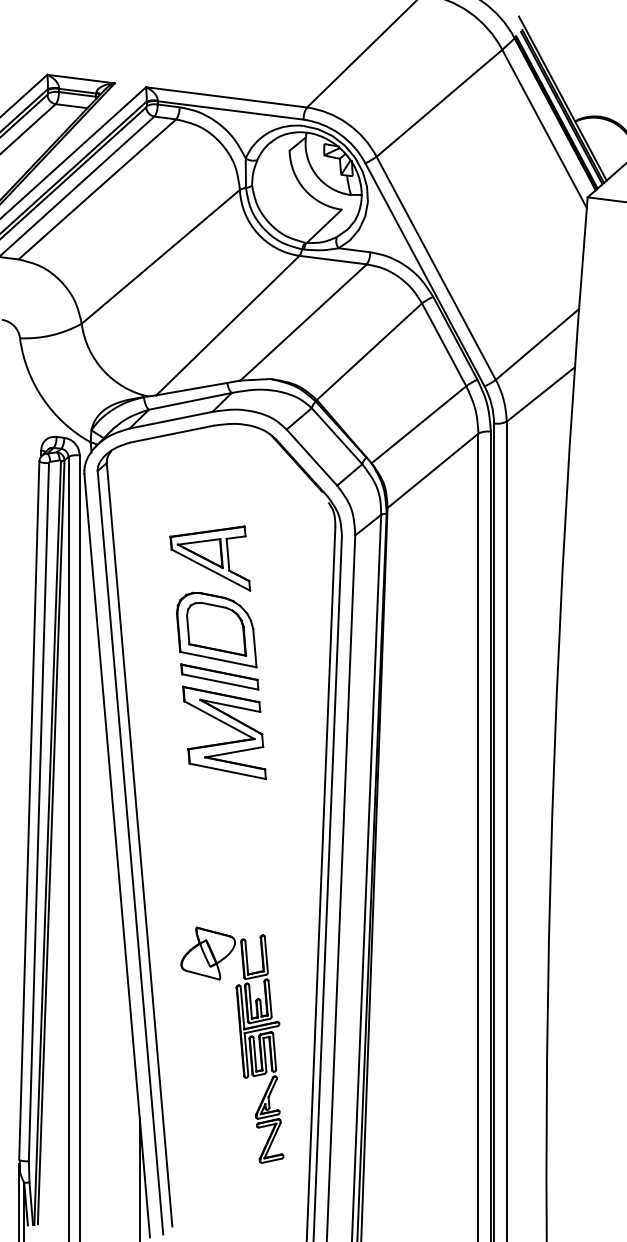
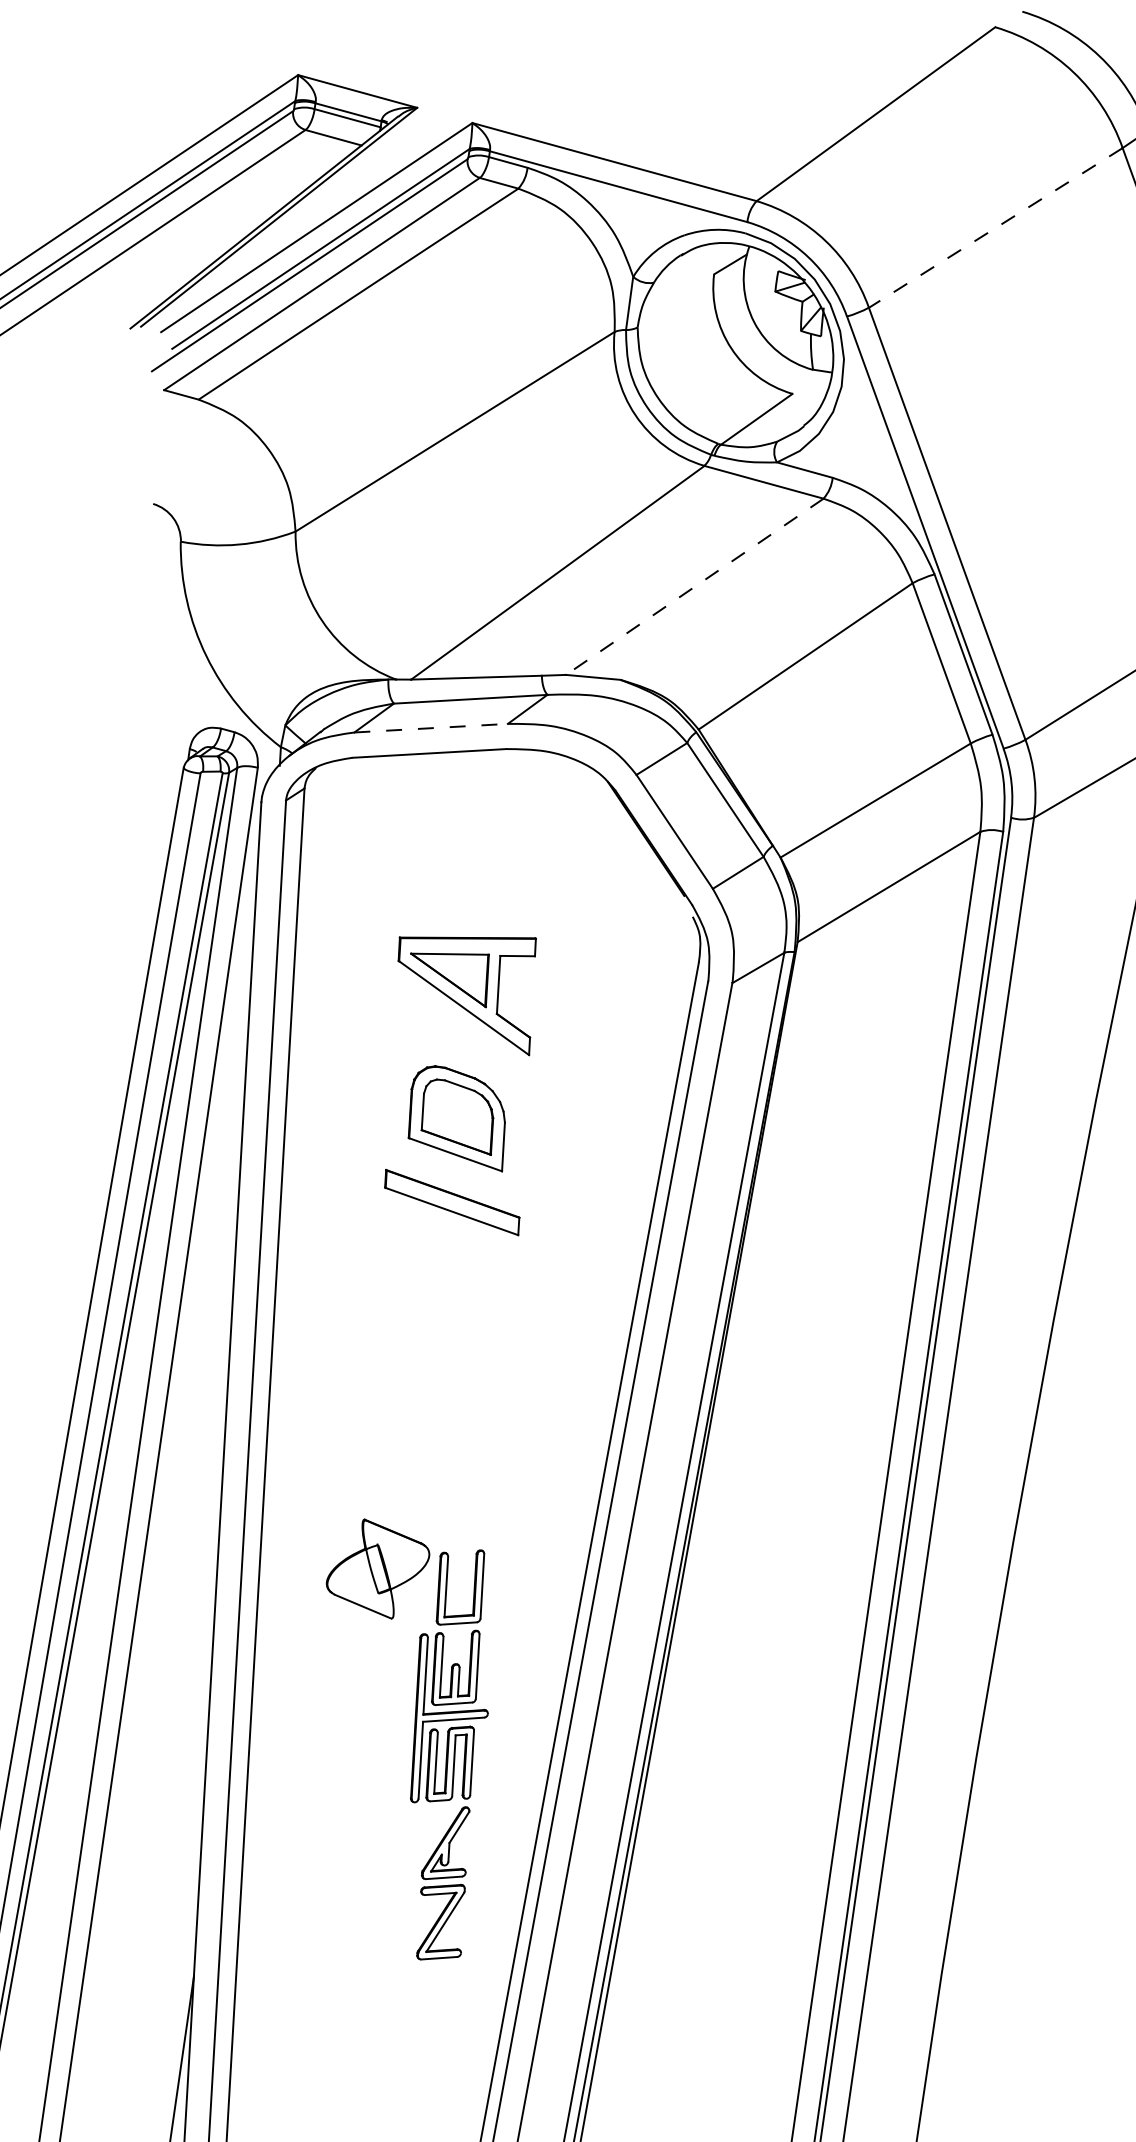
line: (439, 103) -> (995, 228), solid -> dashed
line: (303, 322) -> (694, 586), solid -> dashed
line: (171, 420) -> (431, 728), solid -> dashed
part: (216, 629) -> (458, 1116), size x0.7
part: (228, 726) -> (455, 1293), removed
part: (240, 1044) -> (412, 1740), moved

